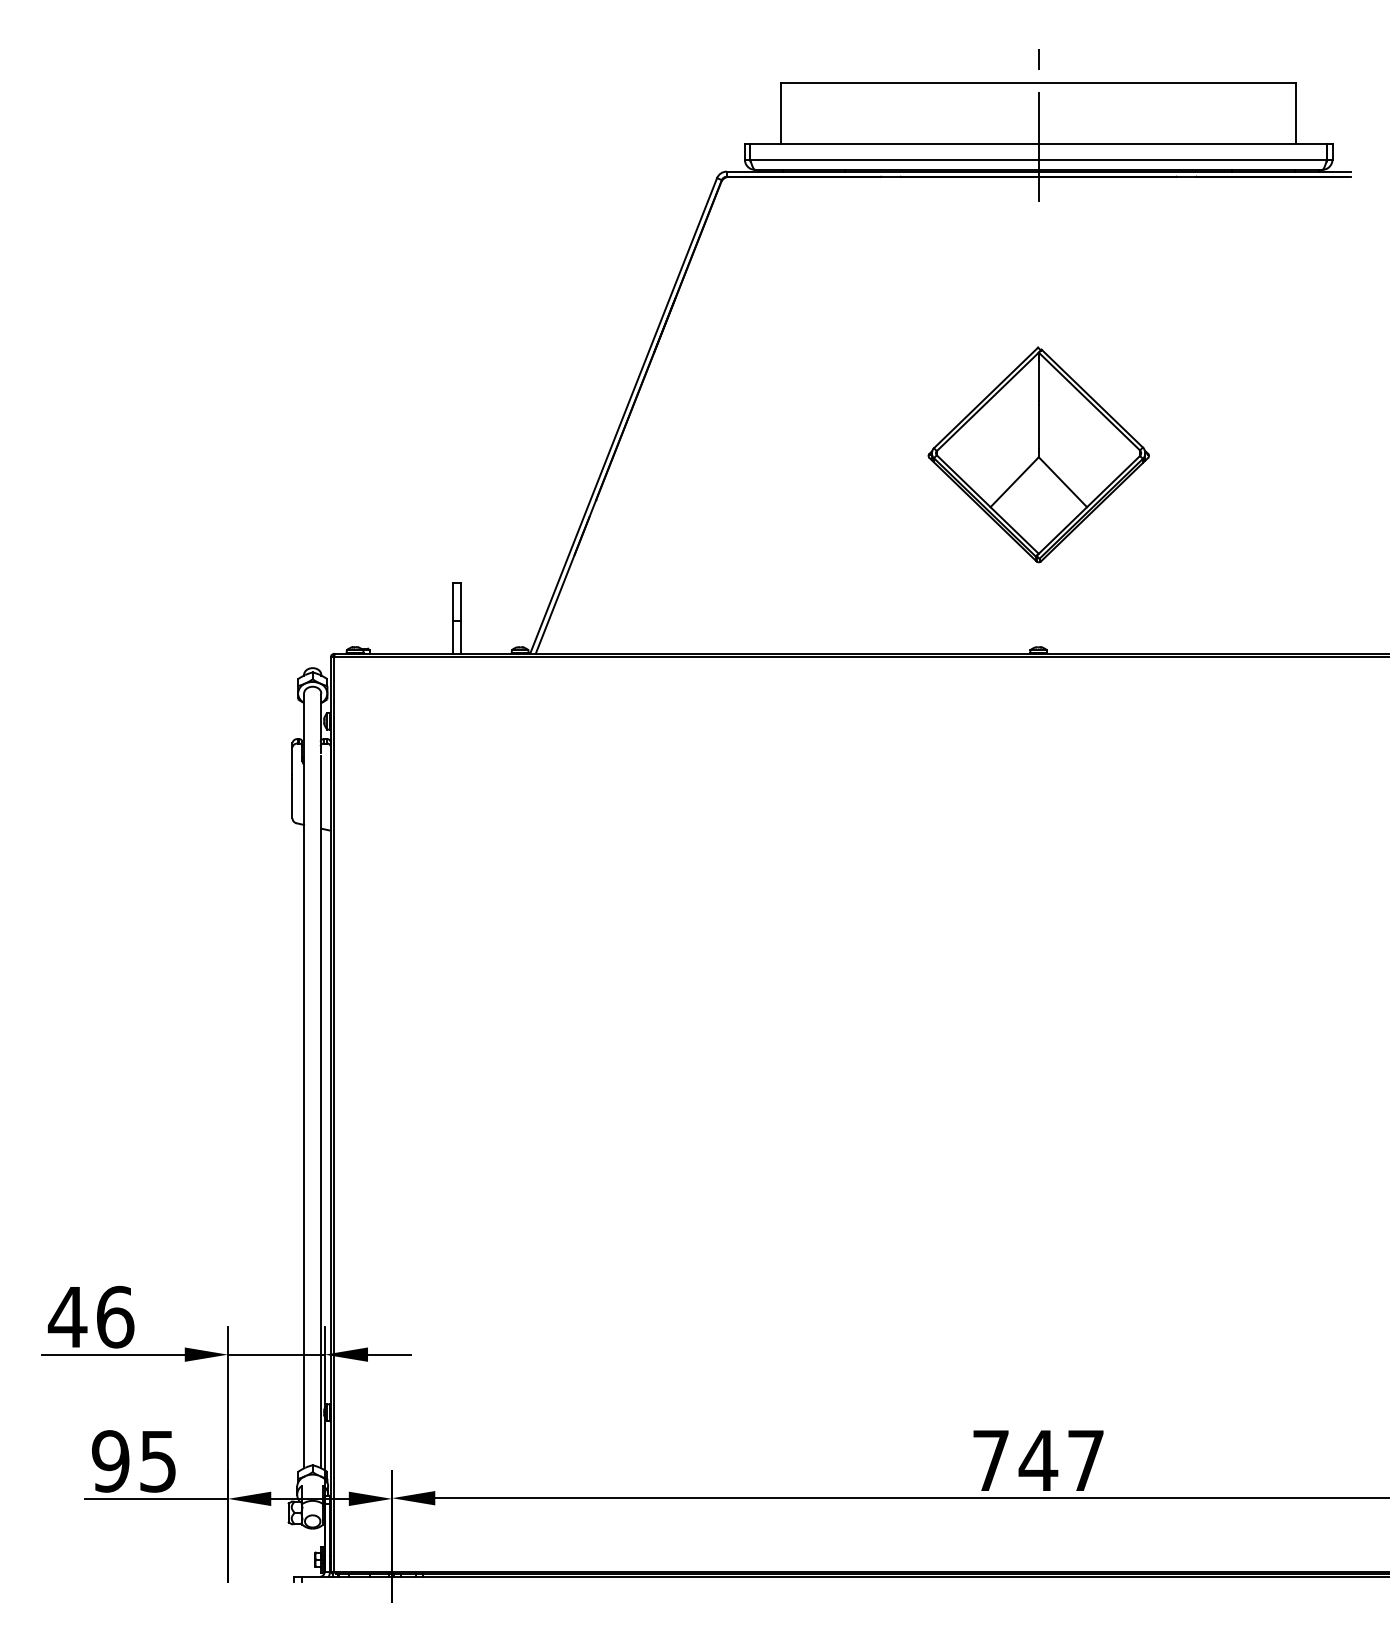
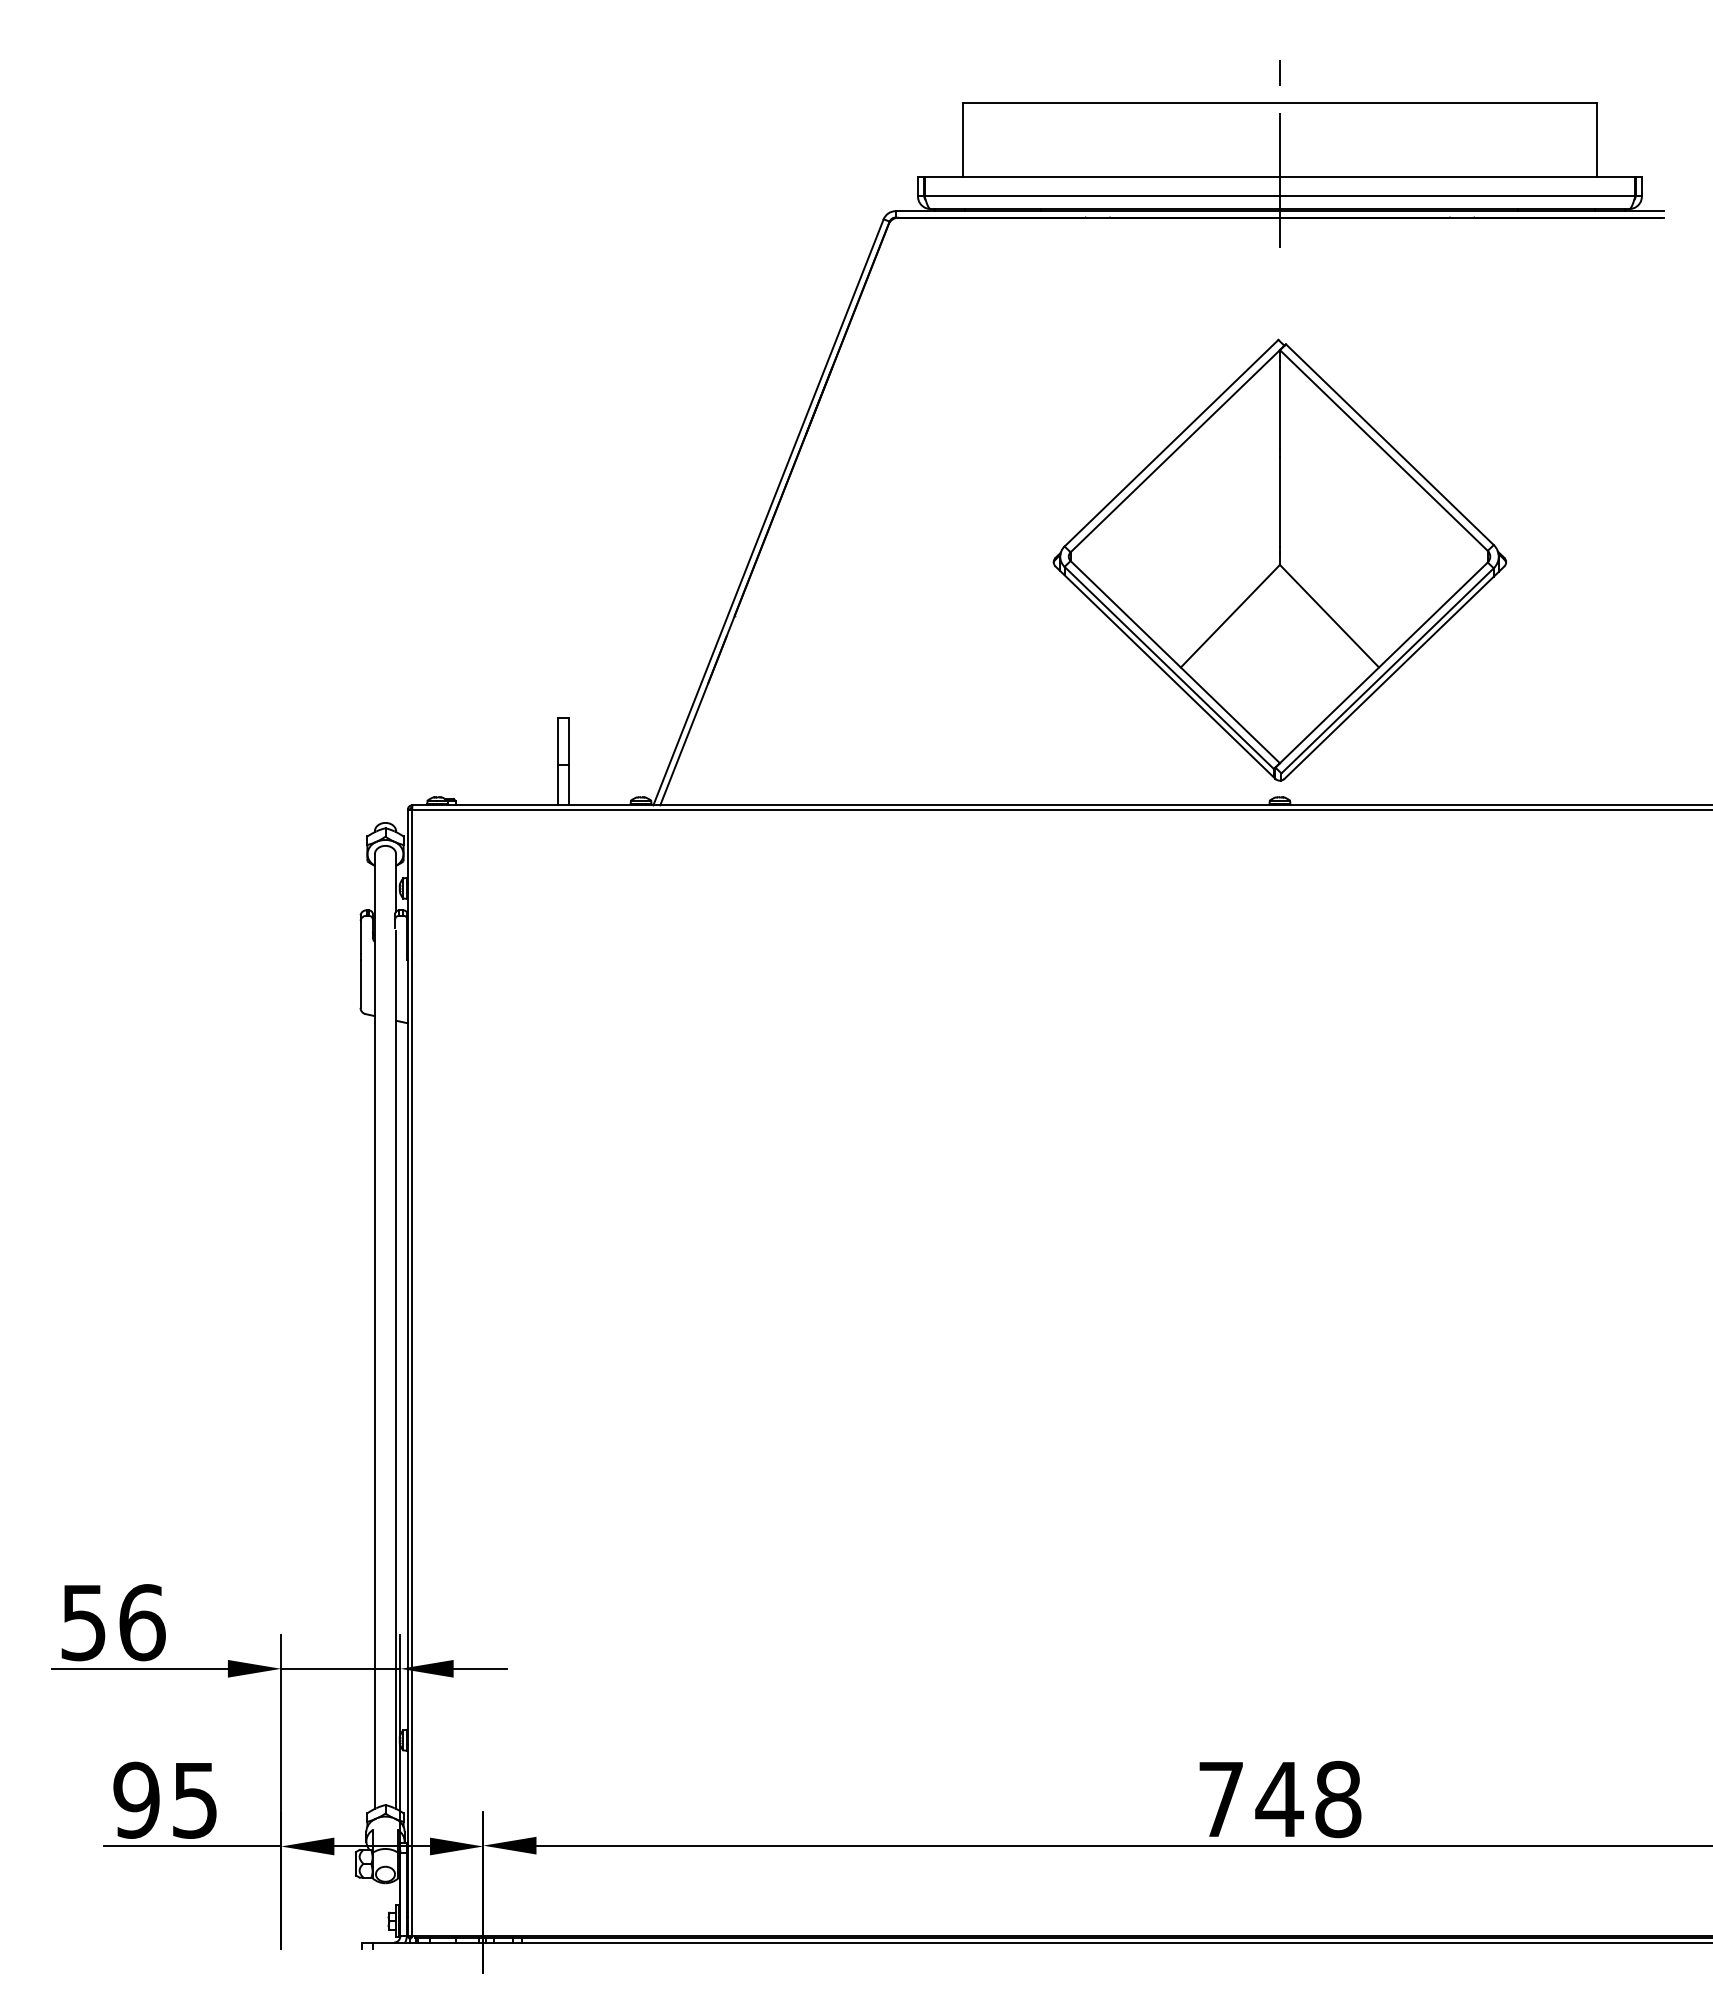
part: (1038, 454) -> (1279, 559), size x1.67
text: (67, 1317) -> (83, 1623), 46 -> 56
text: (1085, 1460) -> (1337, 1799), 747 -> 748

